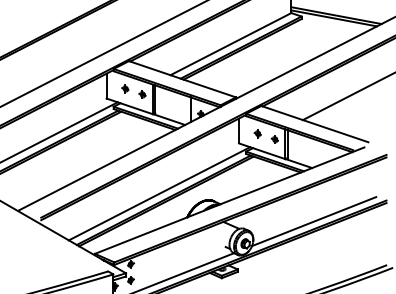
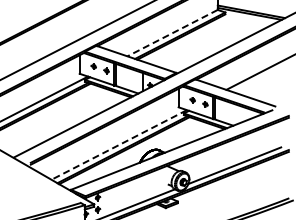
line: (230, 44) -> (172, 33), solid -> dashed
line: (158, 194) -> (118, 145), solid -> dashed

